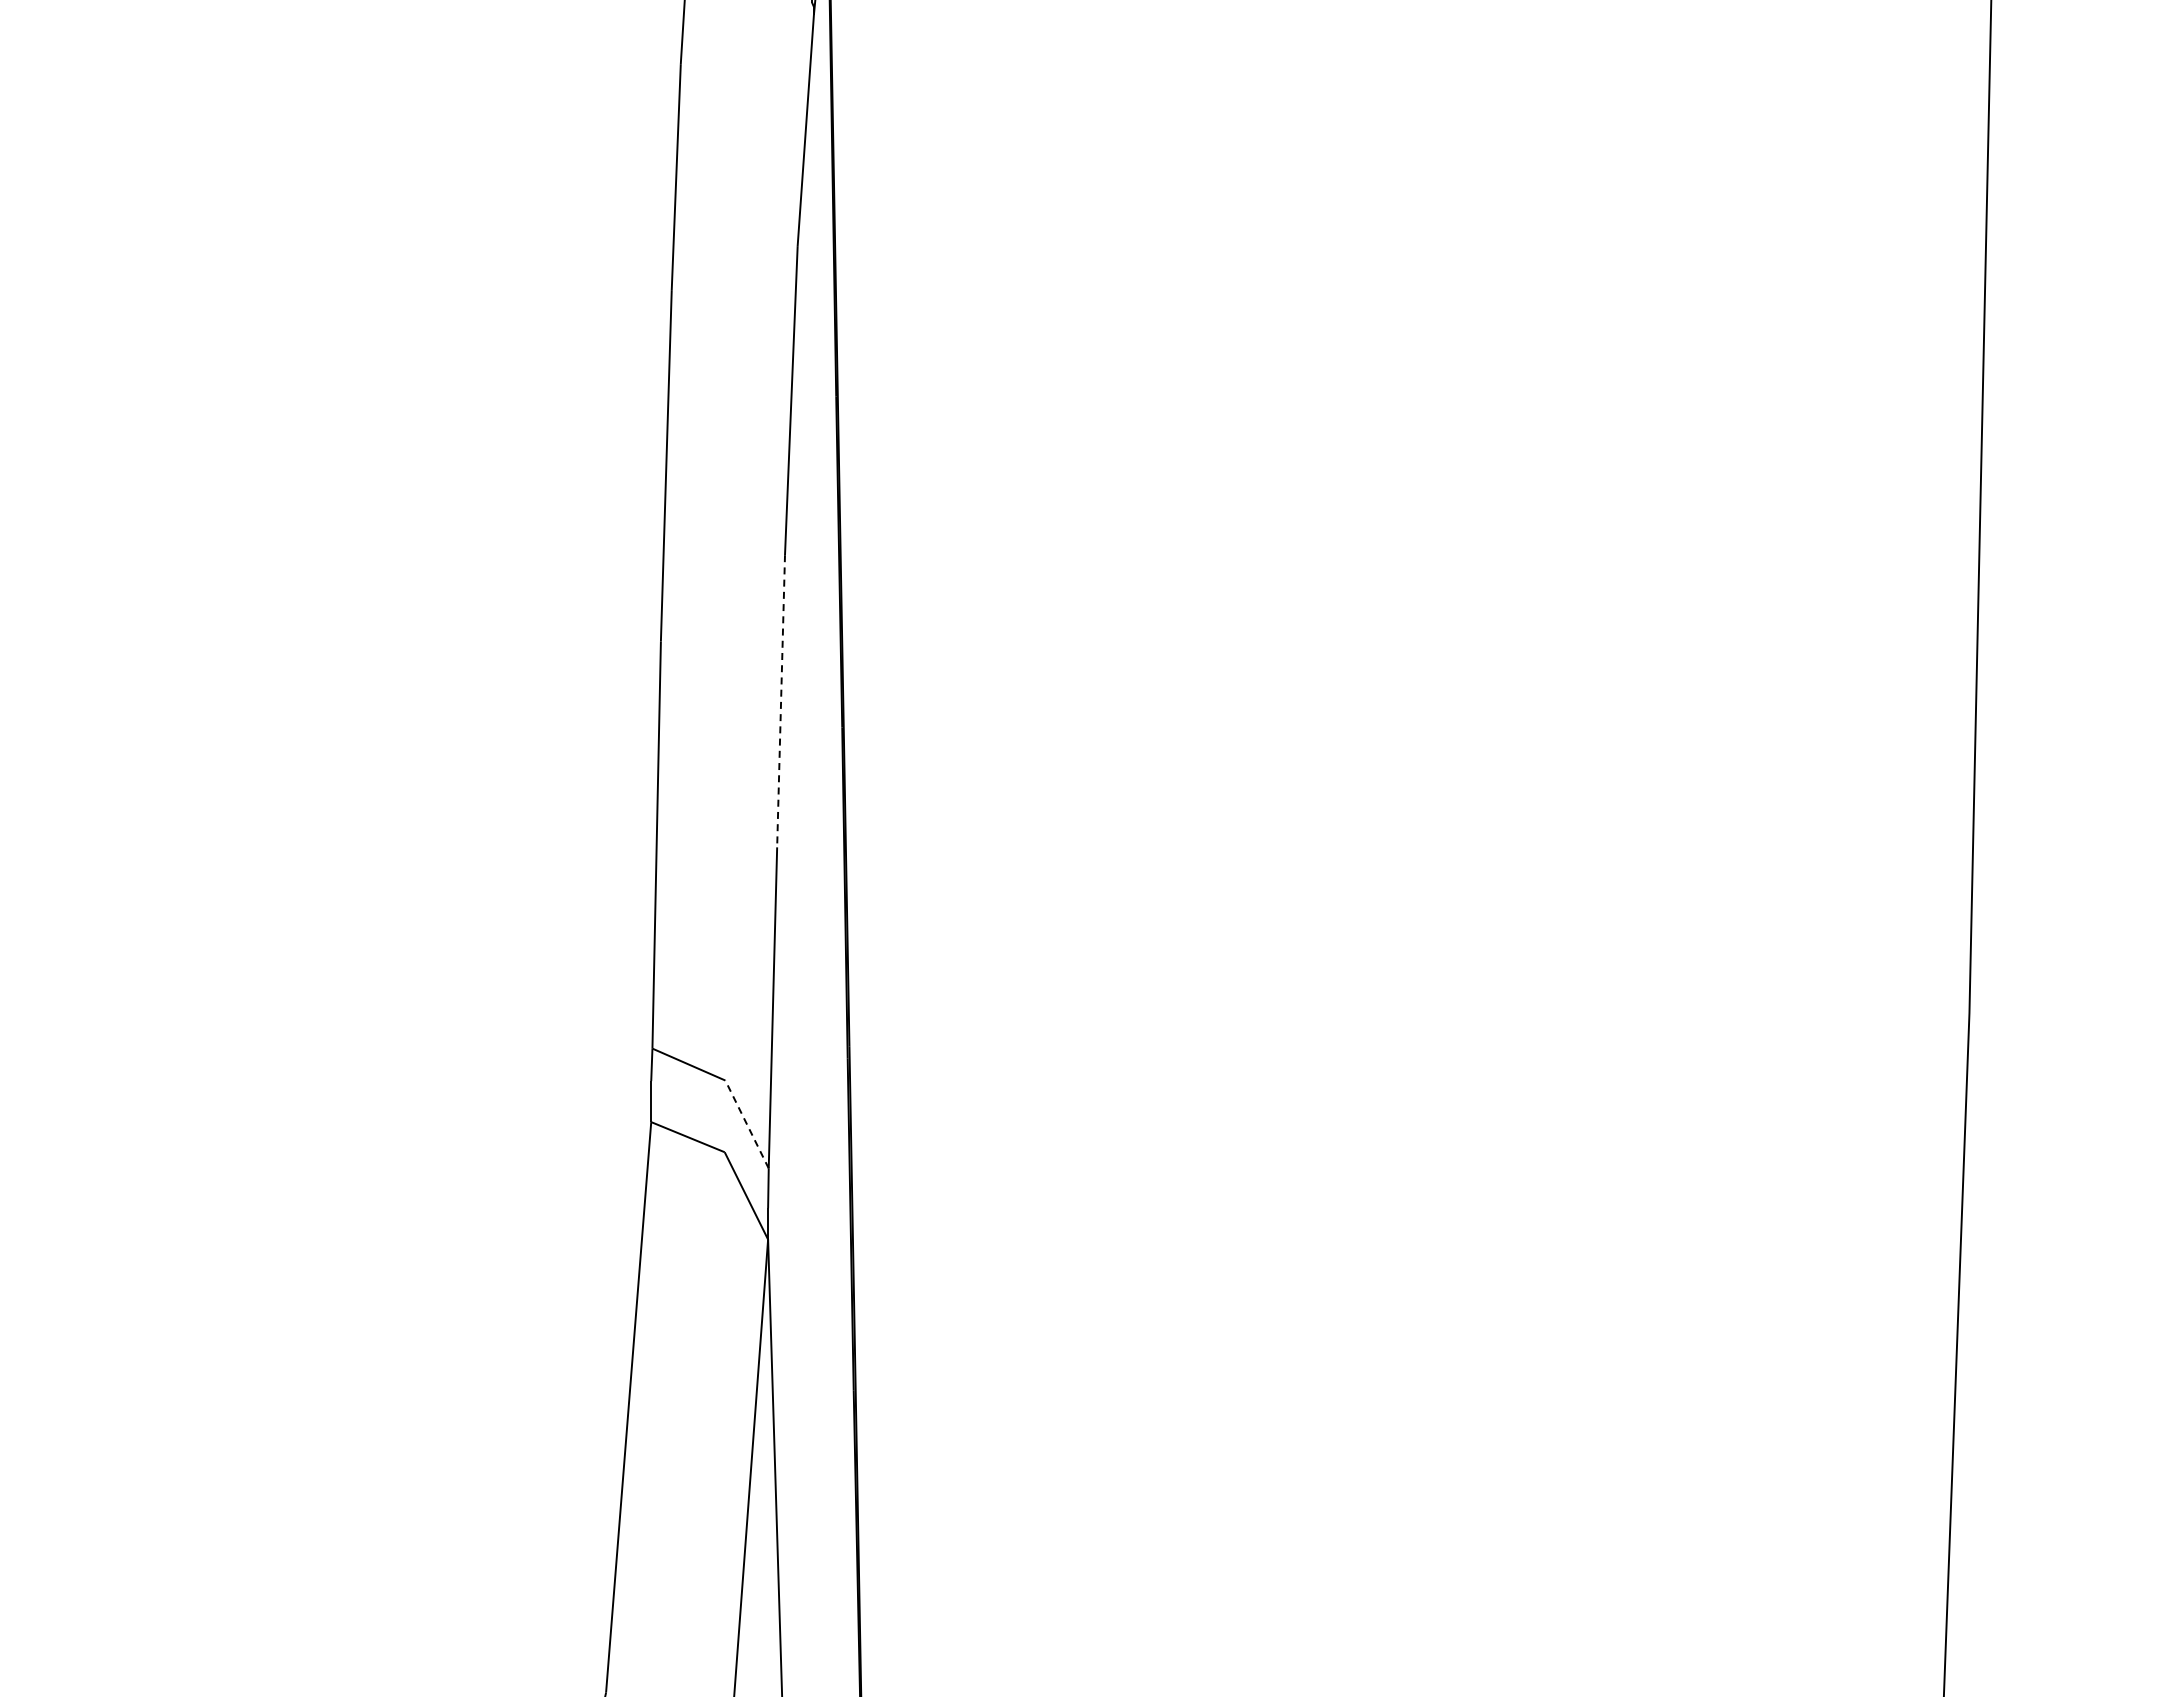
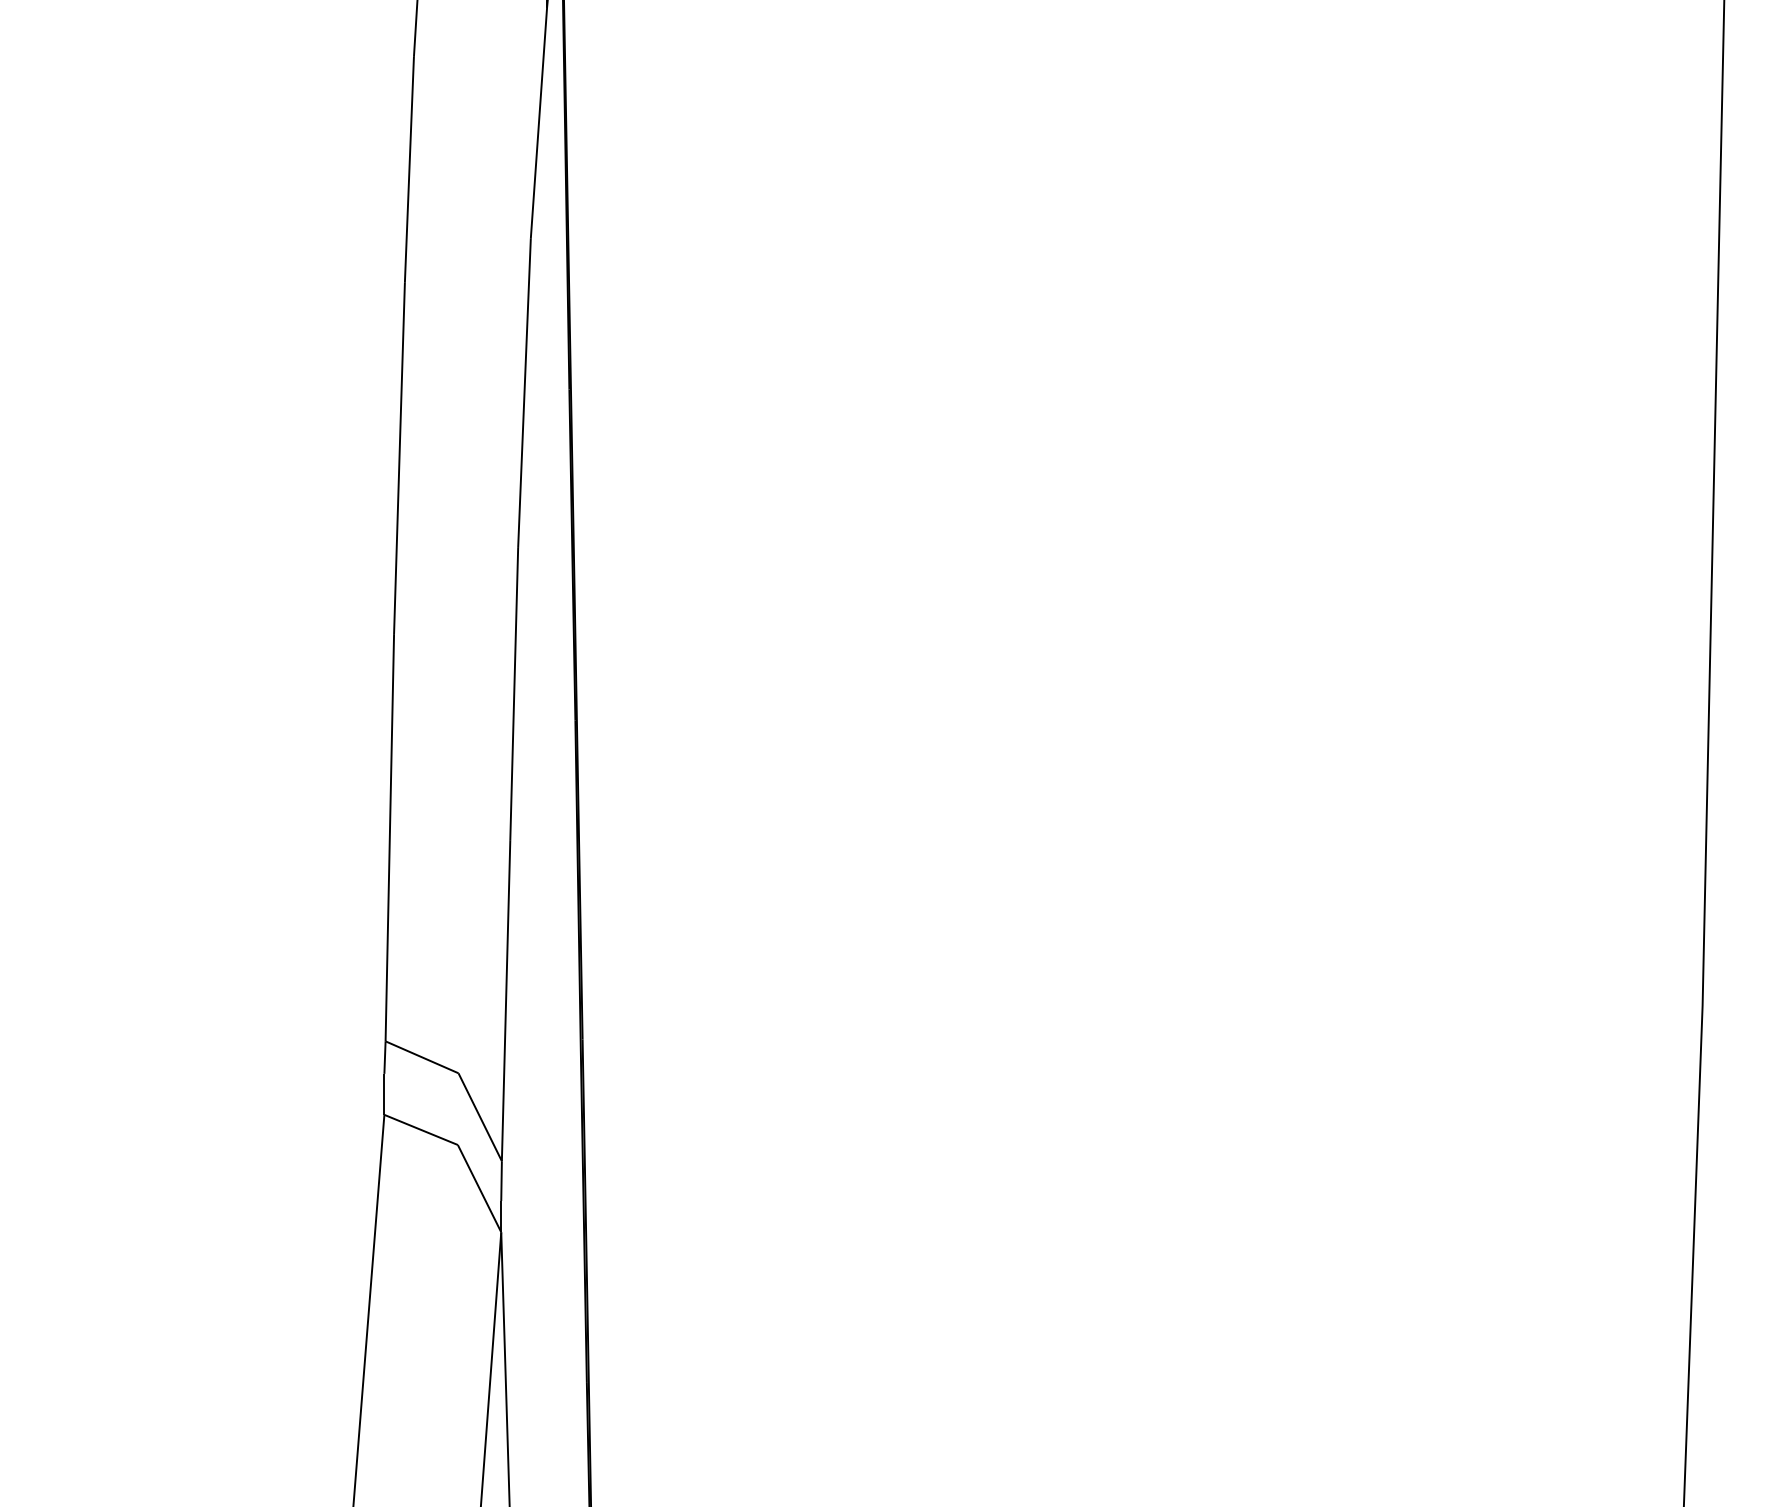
line: (781, 701) -> (514, 694), dashed -> solid
line: (746, 1124) -> (479, 1117), dashed -> solid

